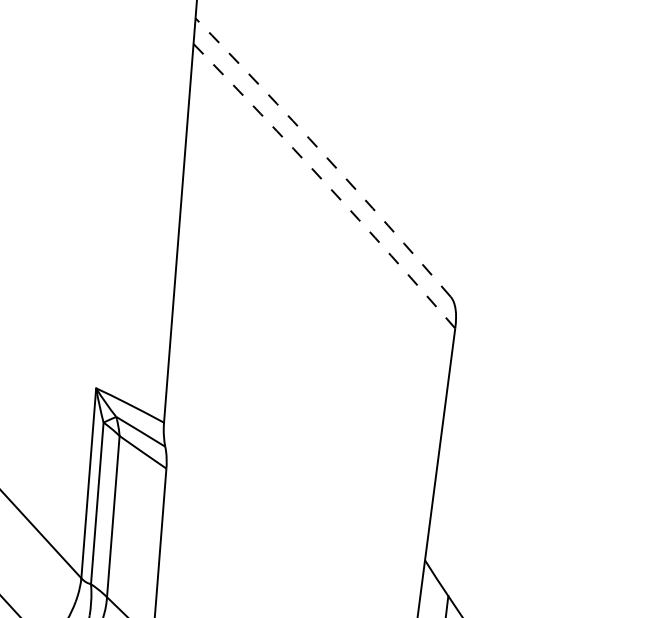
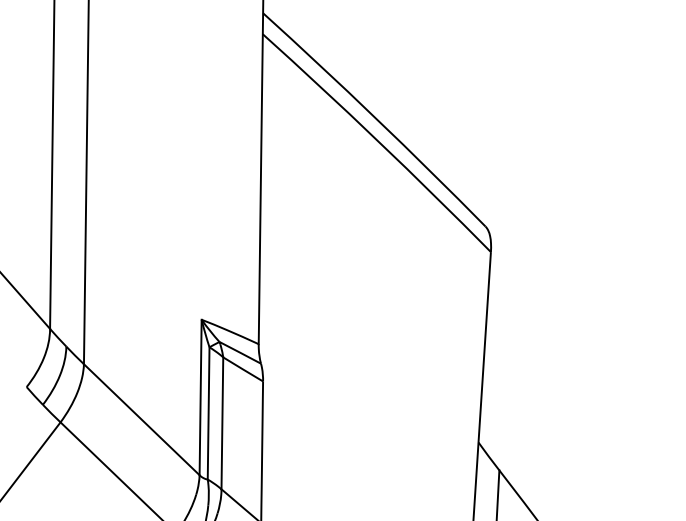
arc: (324, 155) -> (375, 118), dashed -> solid
arc: (326, 184) -> (378, 141), dashed -> solid

